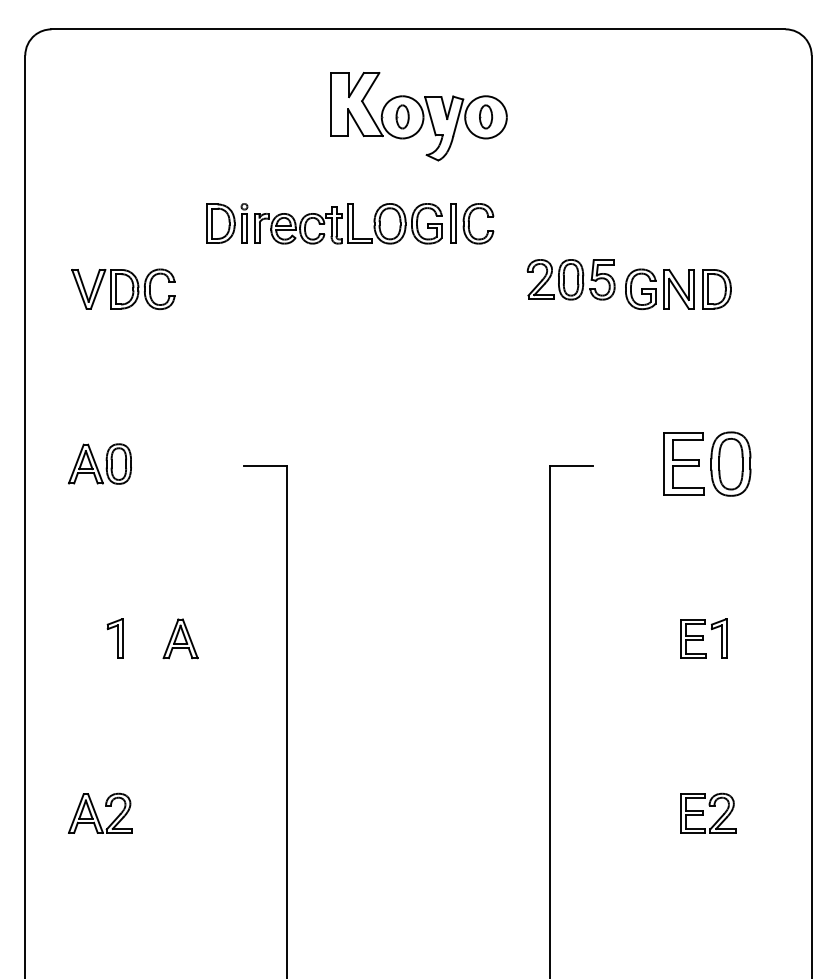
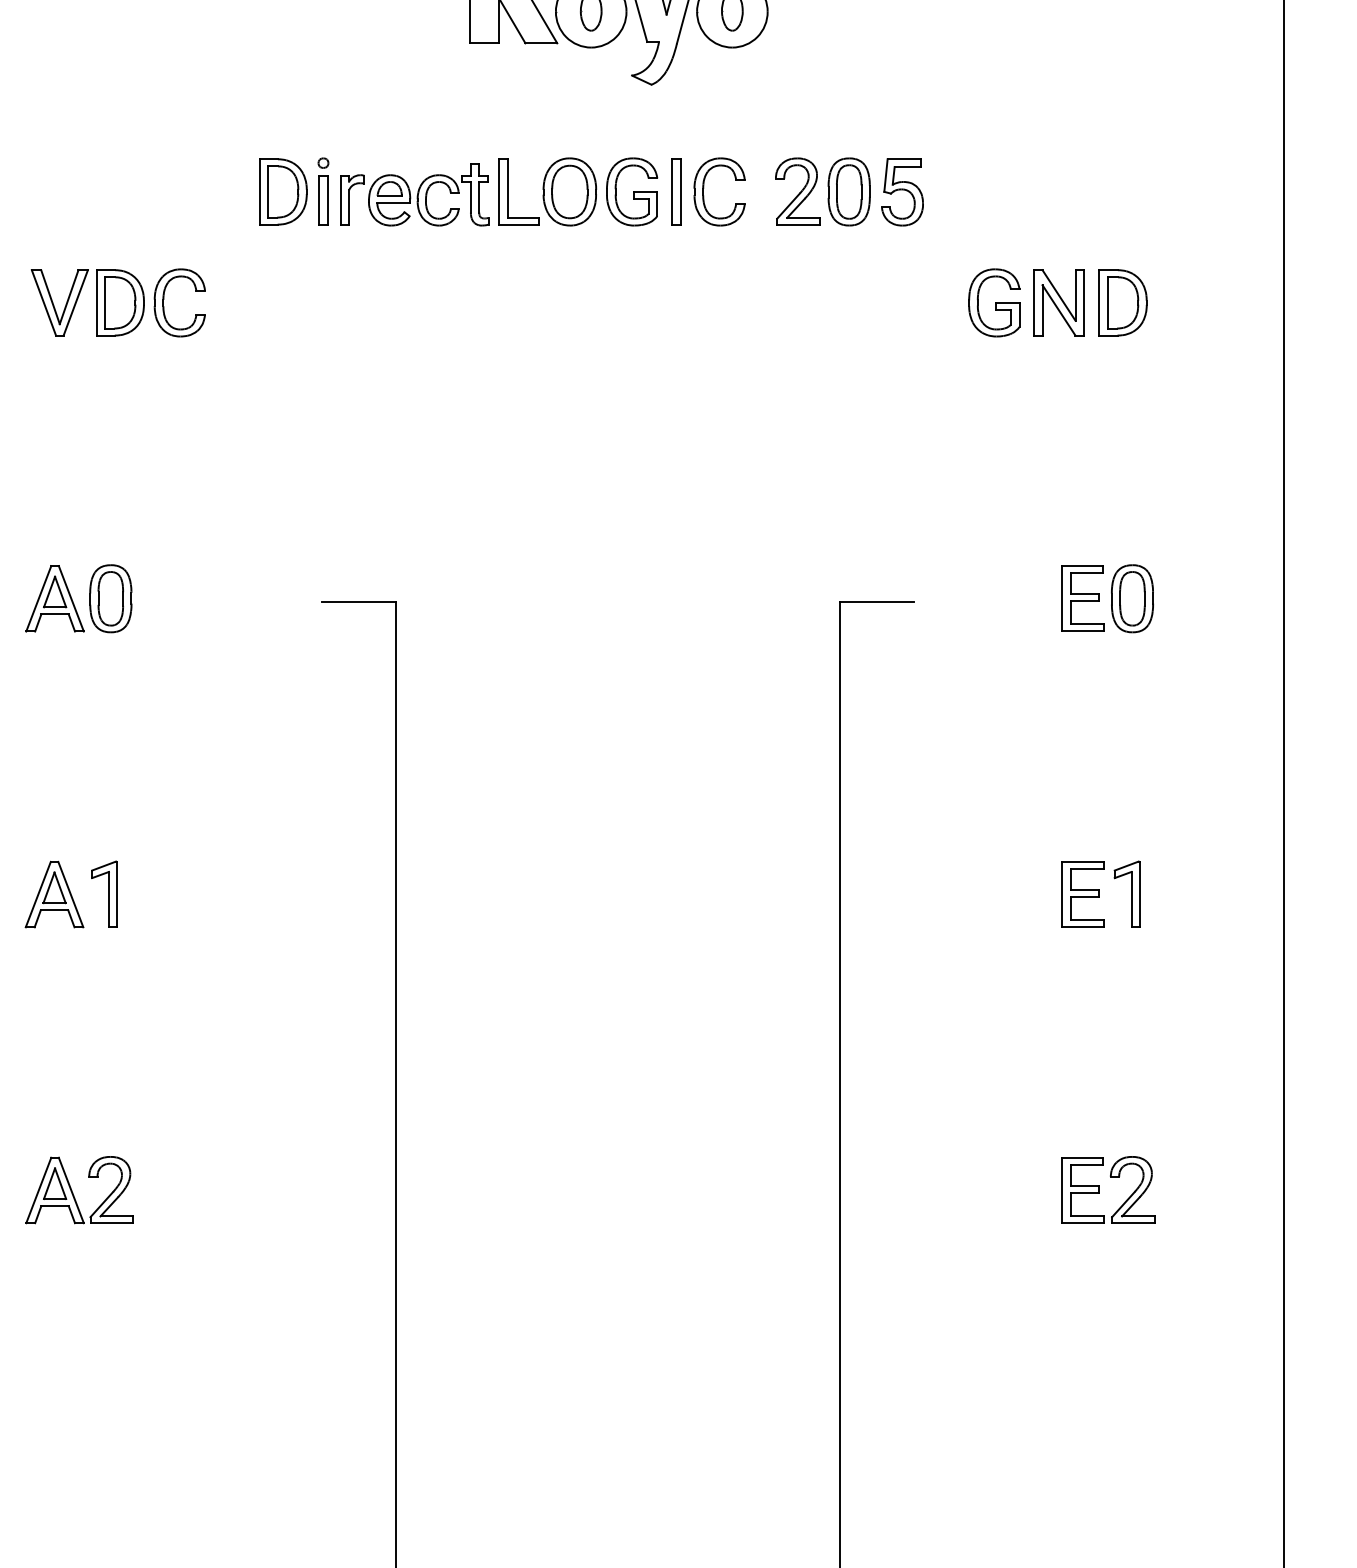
part: (570, 279) -> (848, 191), moved
part: (707, 463) -> (1107, 597), size x0.62
part: (180, 638) -> (54, 894), moved

